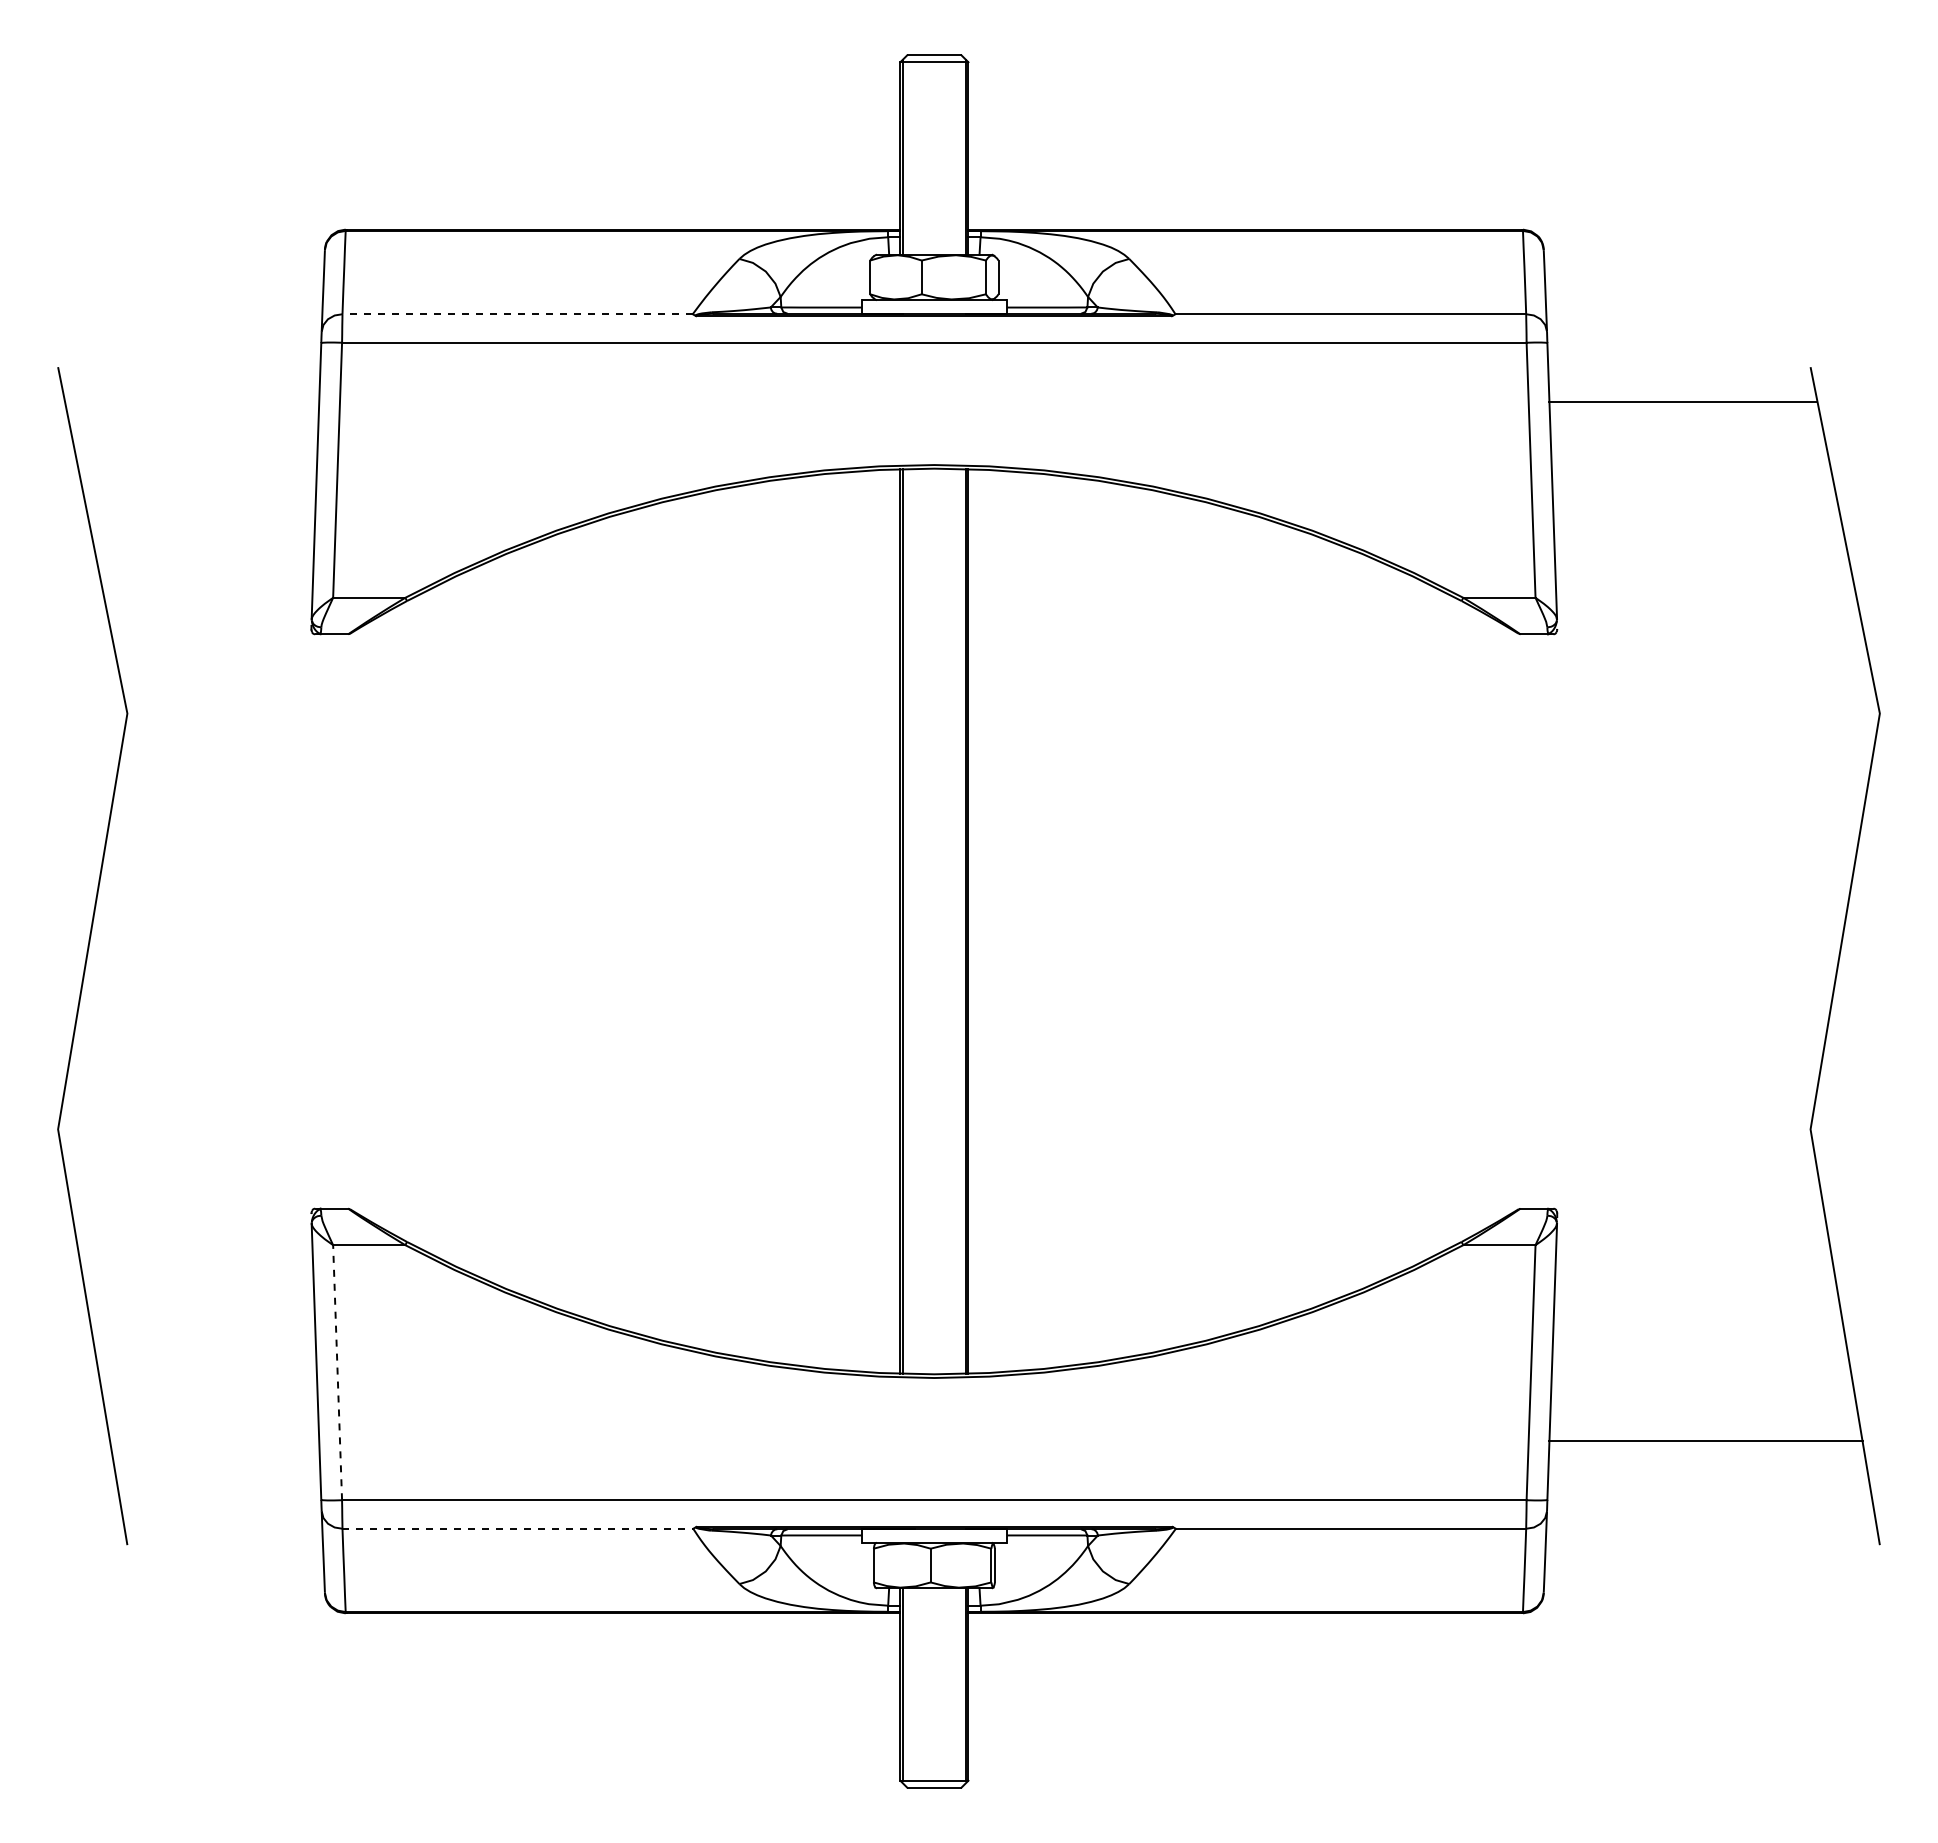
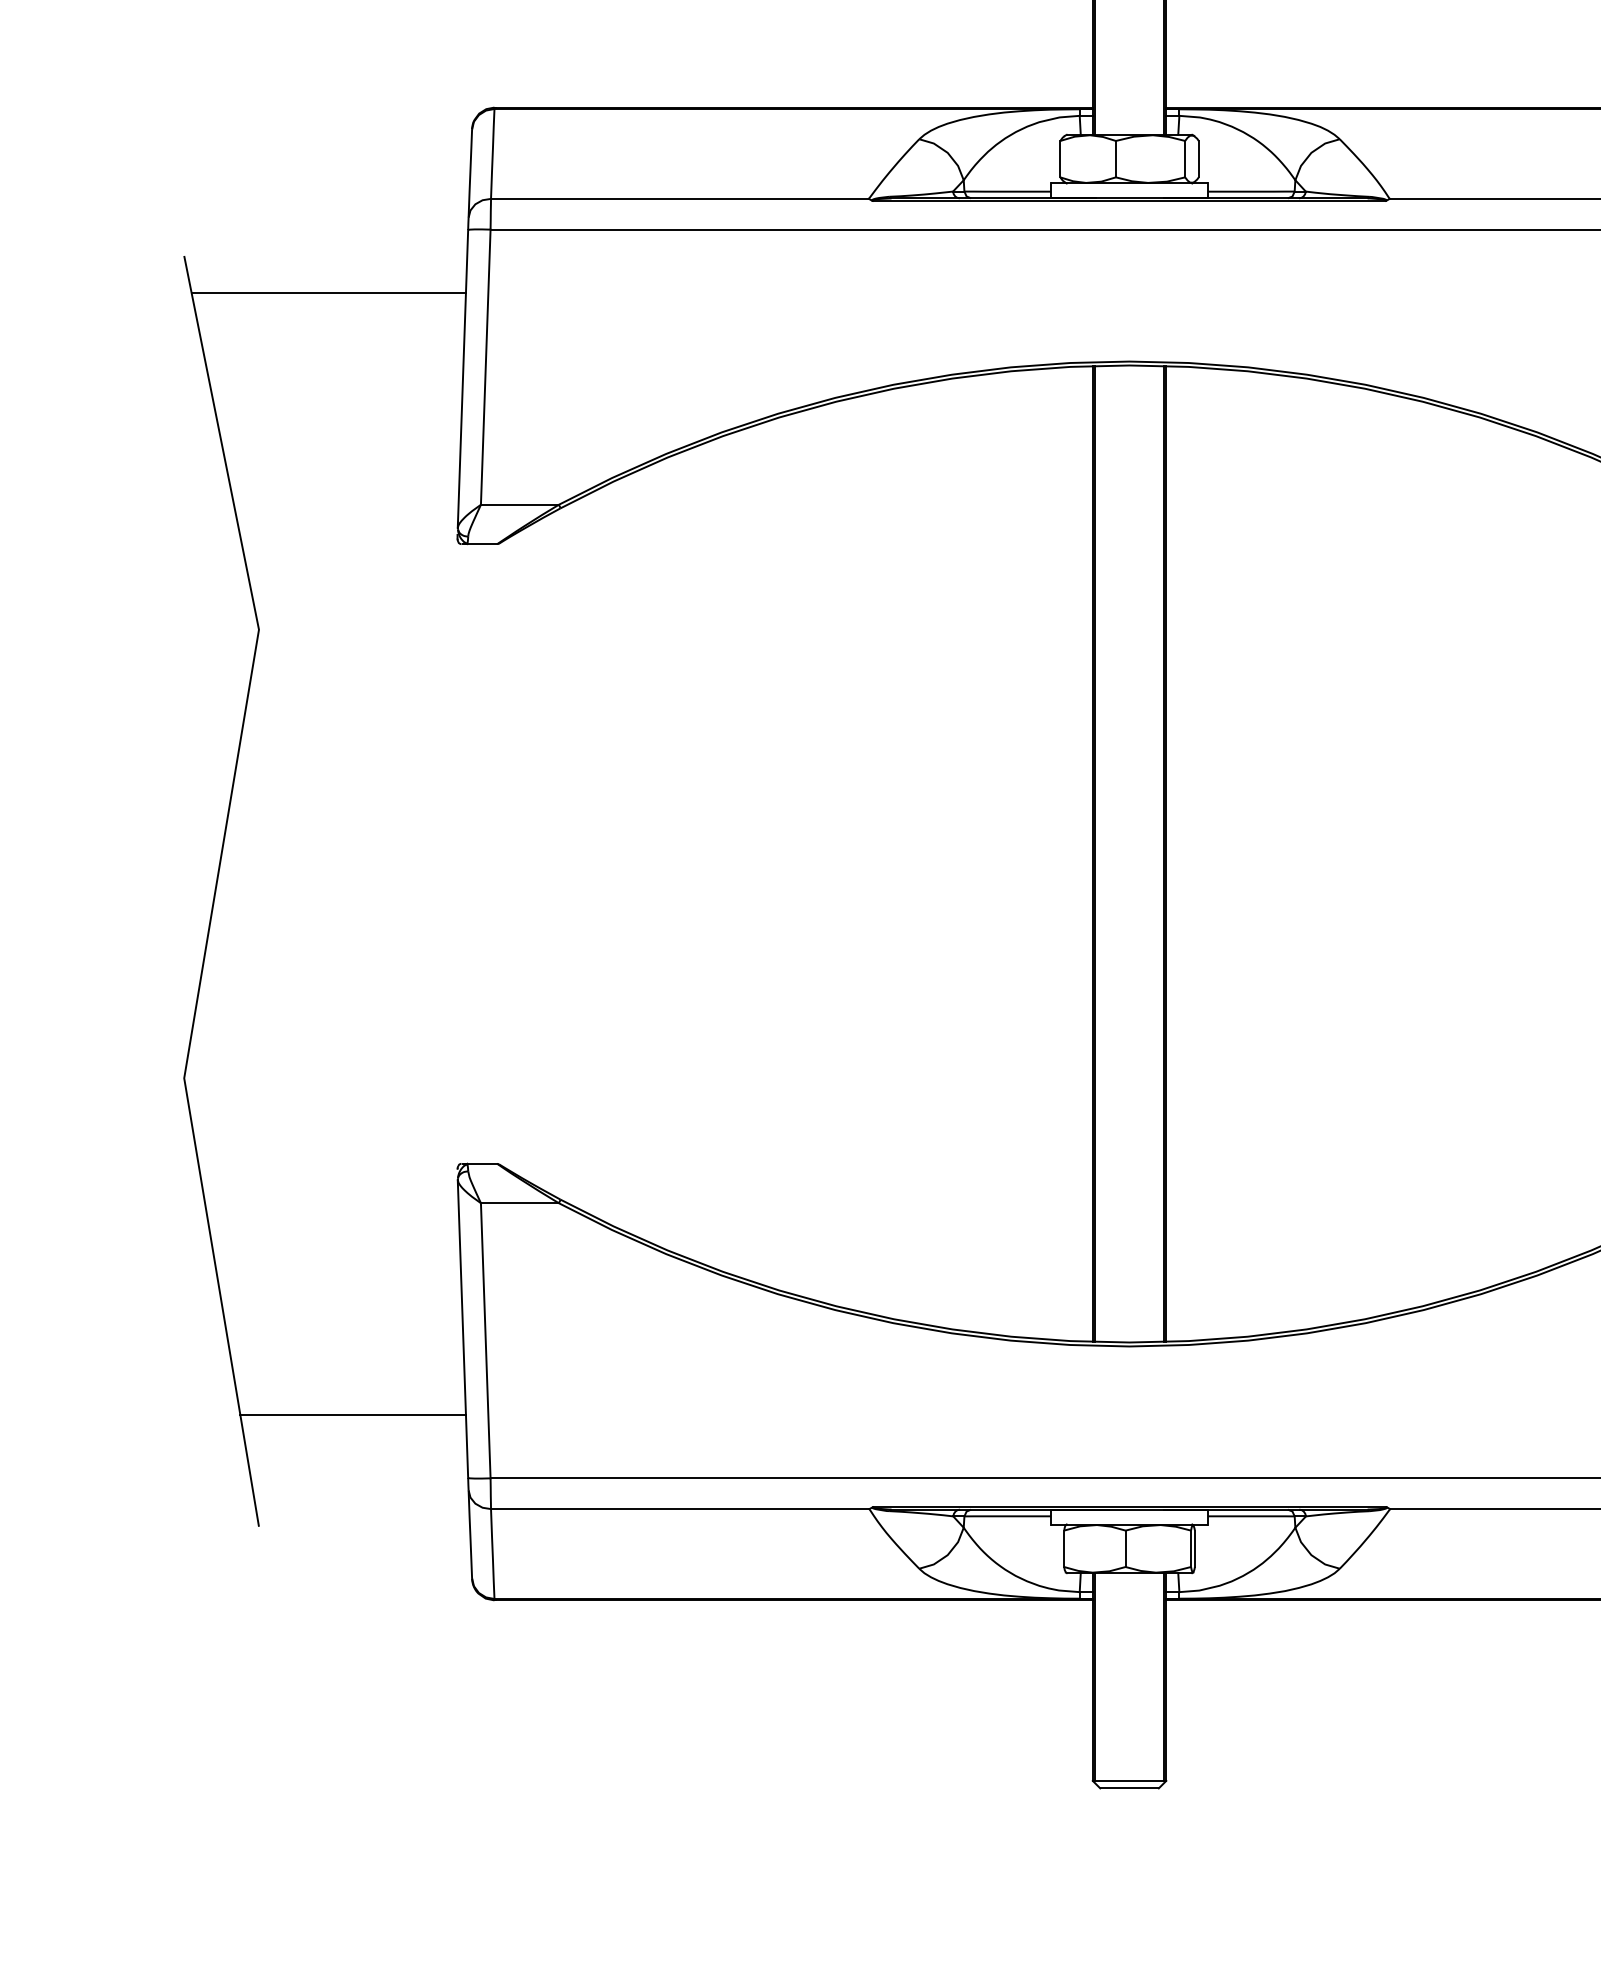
line: (517, 314) -> (679, 199), dashed -> solid
line: (192, 401) -> (329, 293), added
line: (337, 1372) -> (485, 1340), dashed -> solid
line: (214, 1441) -> (352, 1414), added
line: (518, 1528) -> (680, 1508), dashed -> solid

